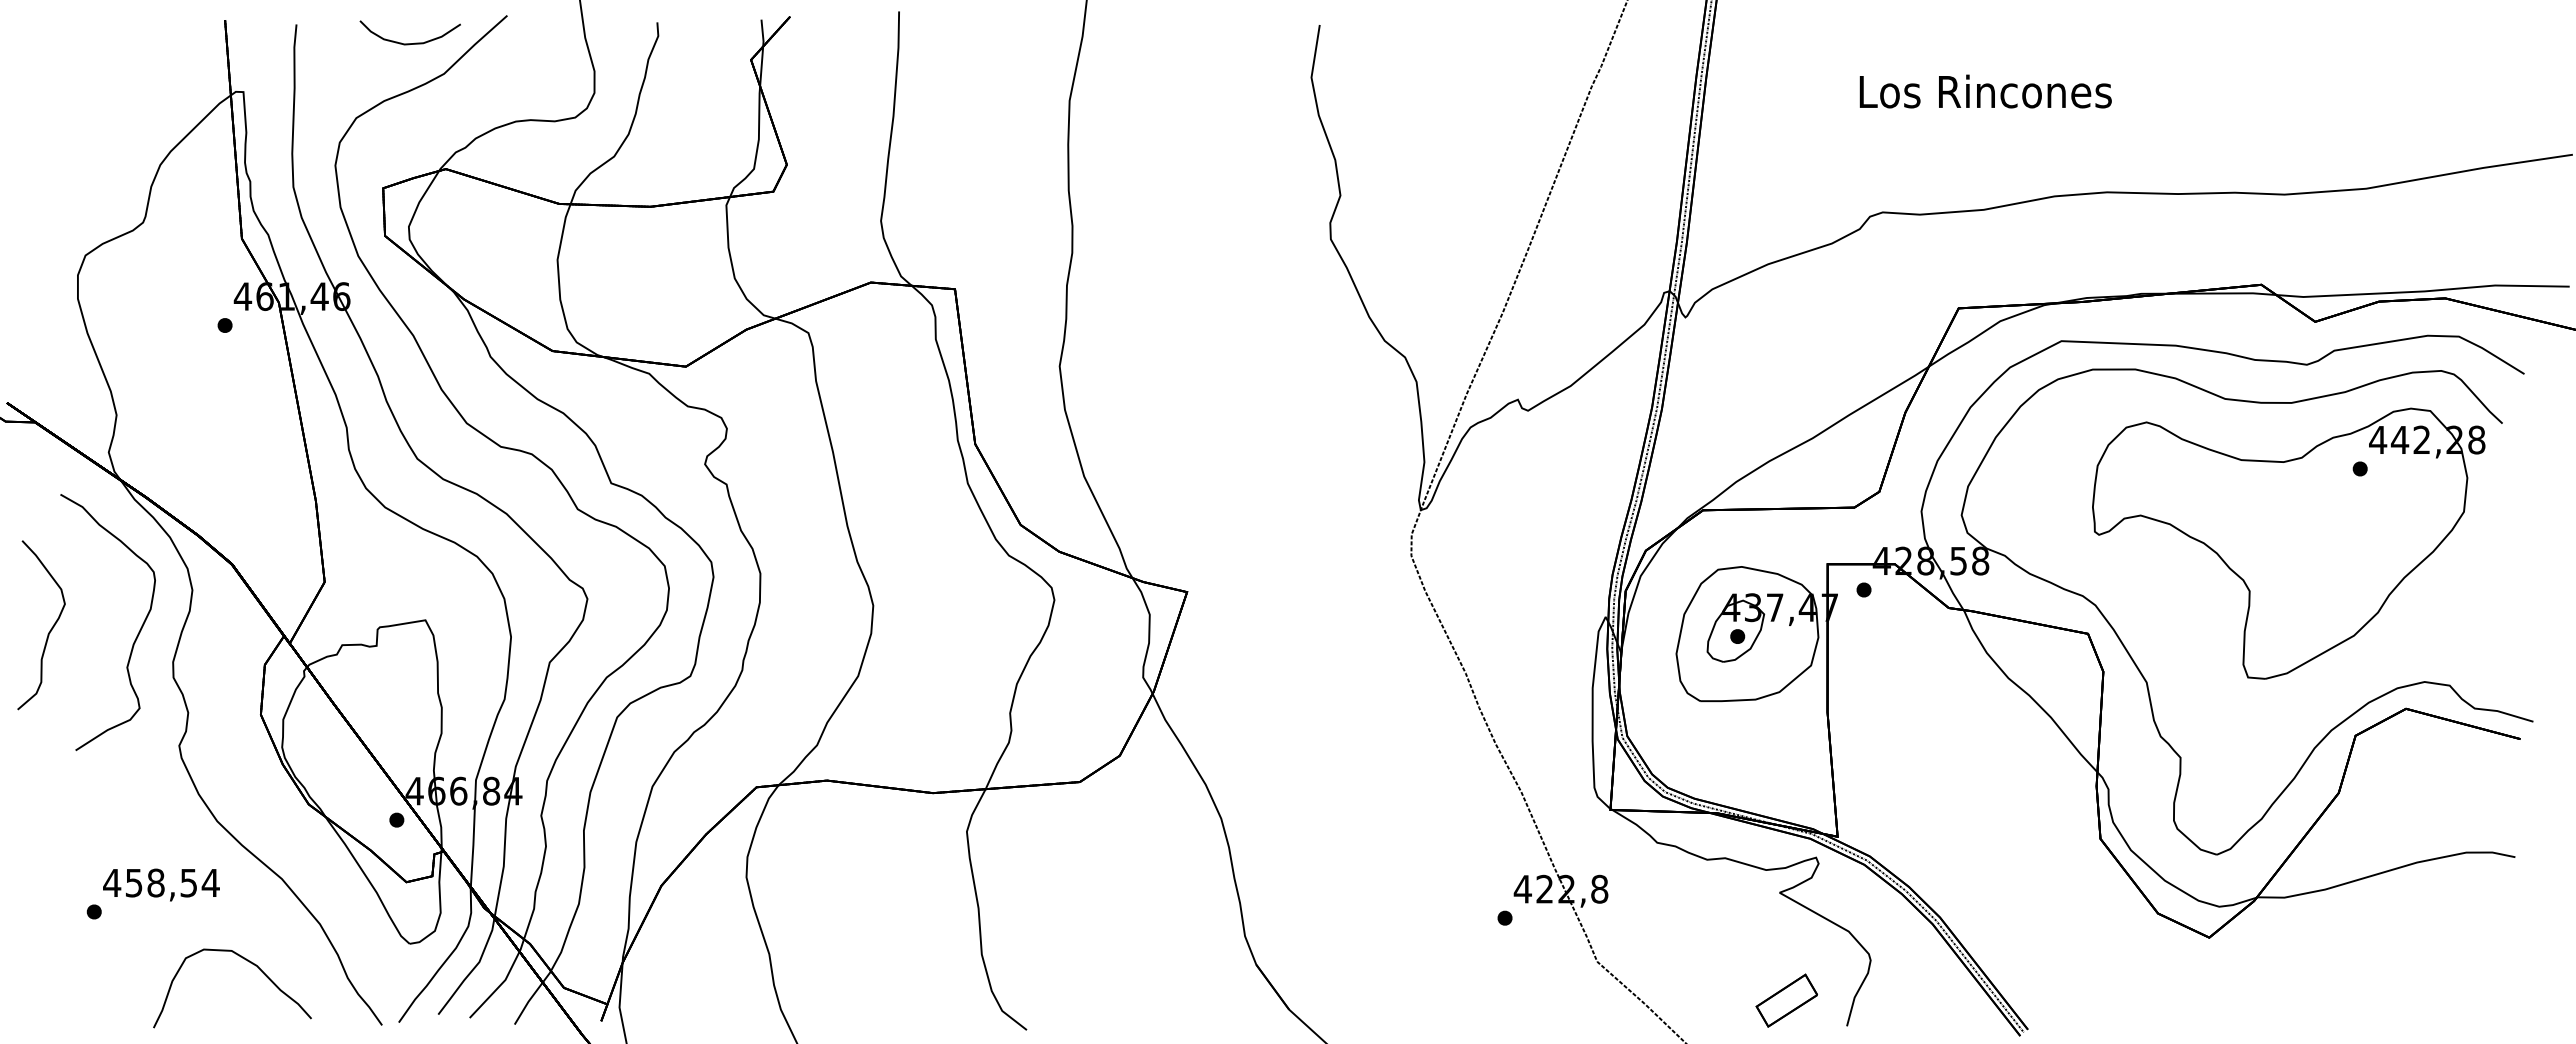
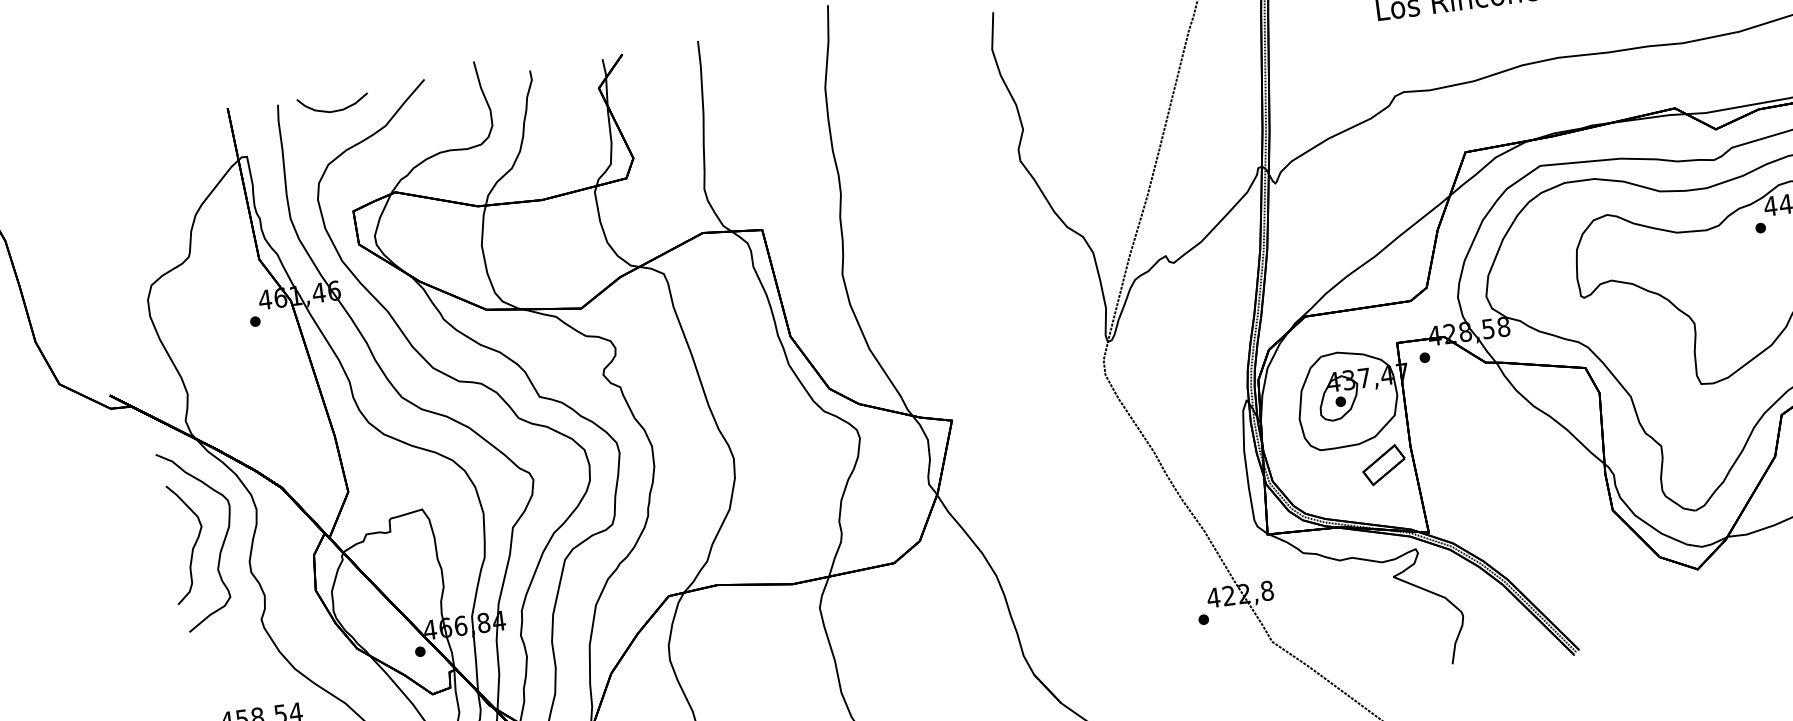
curve: (409, 43) -> (333, 111), moved
curve: (49, 630) -> (193, 546), moved
part: (1786, 1000) -> (1383, 465), moved

